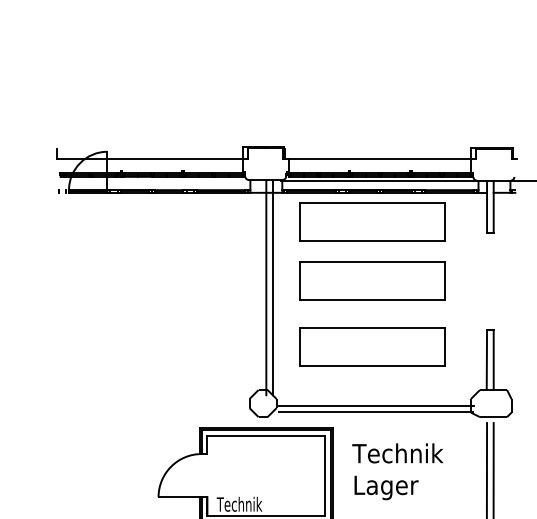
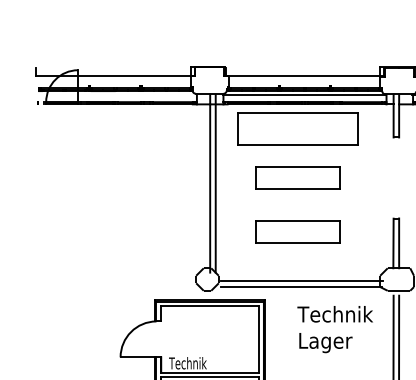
part: (372, 280) -> (298, 177), size x0.7
part: (372, 346) -> (298, 232), size x0.7
text: (397, 471) -> (334, 329), moved

